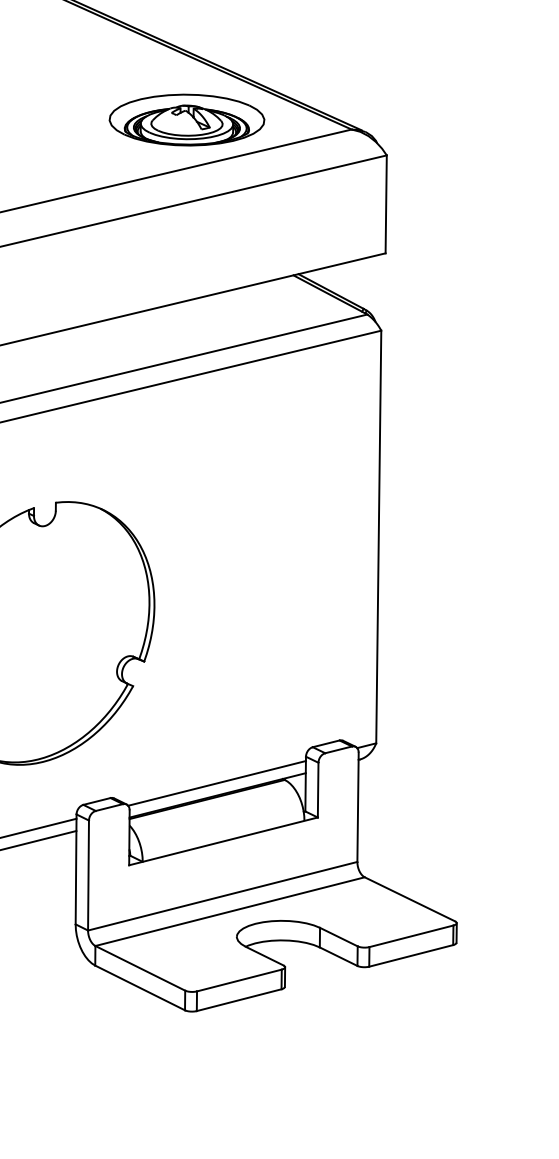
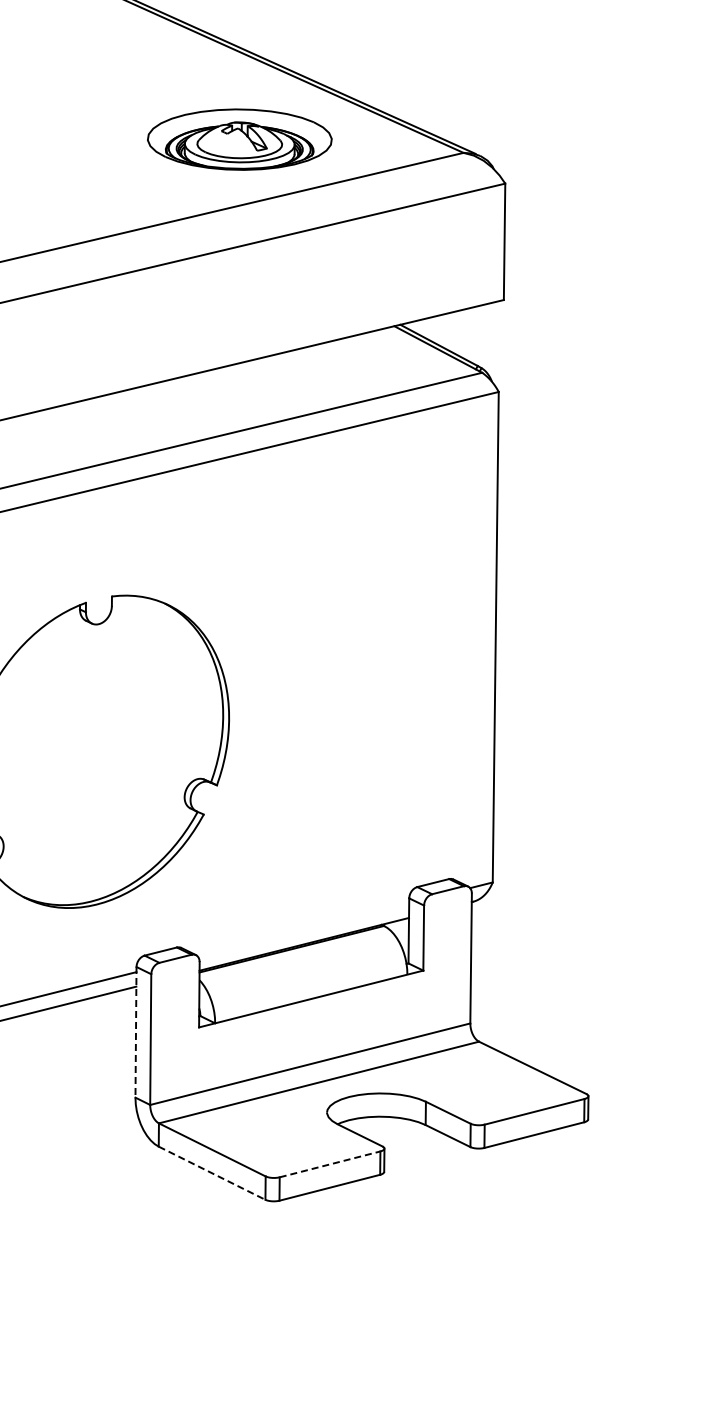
part: (186, 119) -> (239, 139), moved
line: (217, 782) -> (303, 929), removed
line: (76, 869) -> (136, 1032), solid -> dashed
line: (239, 980) -> (330, 1164), solid -> dashed
line: (140, 988) -> (212, 1173), solid -> dashed

